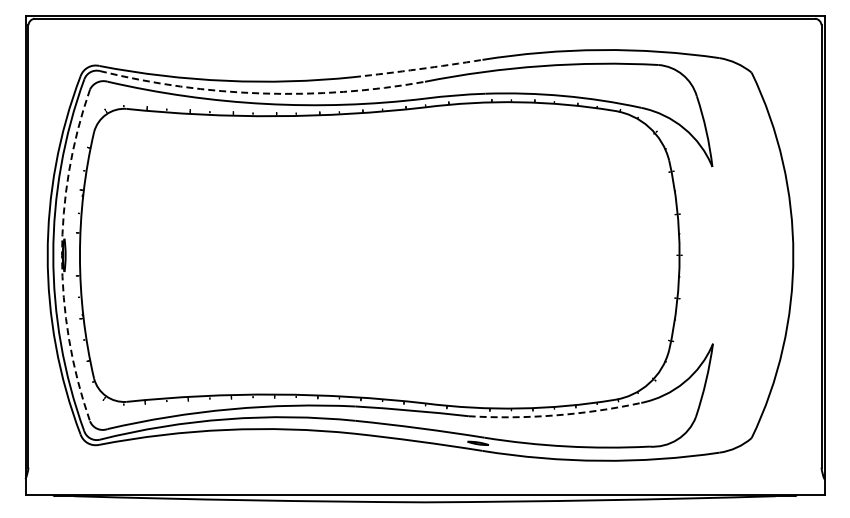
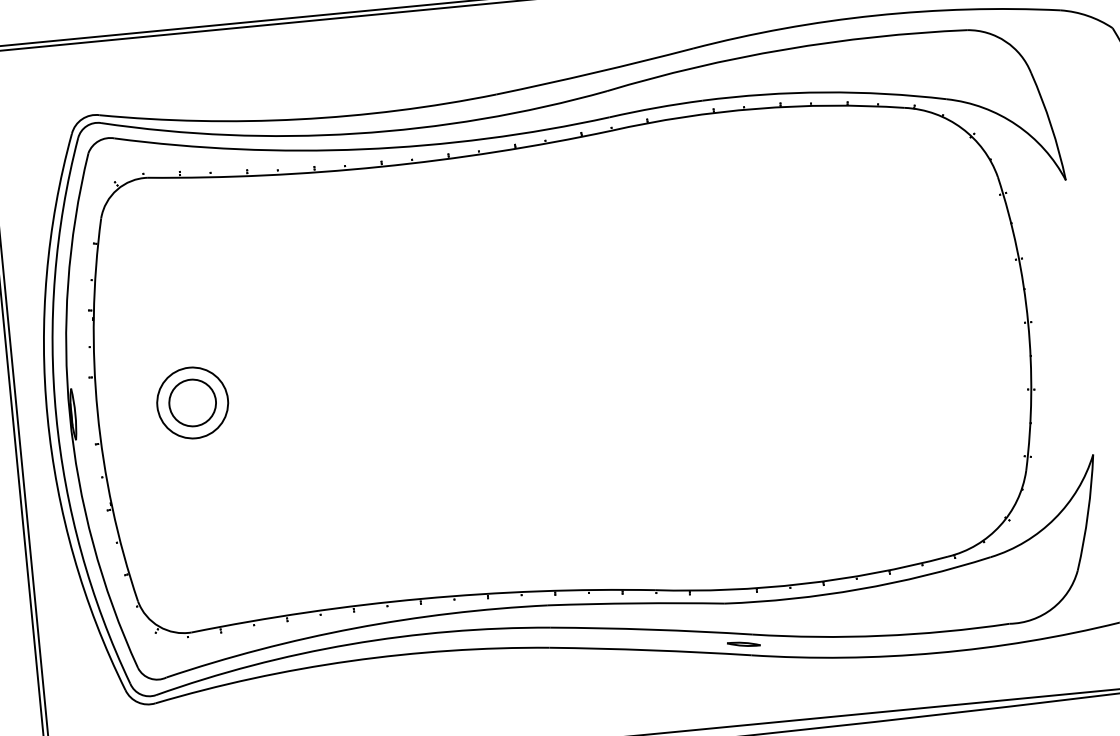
arc: (418, 69) -> (595, 73), dashed -> solid
arc: (261, 93) -> (355, 133), dashed -> solid
arc: (62, 255) -> (70, 414), dashed -> solid
part: (140, 255) -> (191, 403), added
arc: (555, 415) -> (859, 589), dashed -> solid

